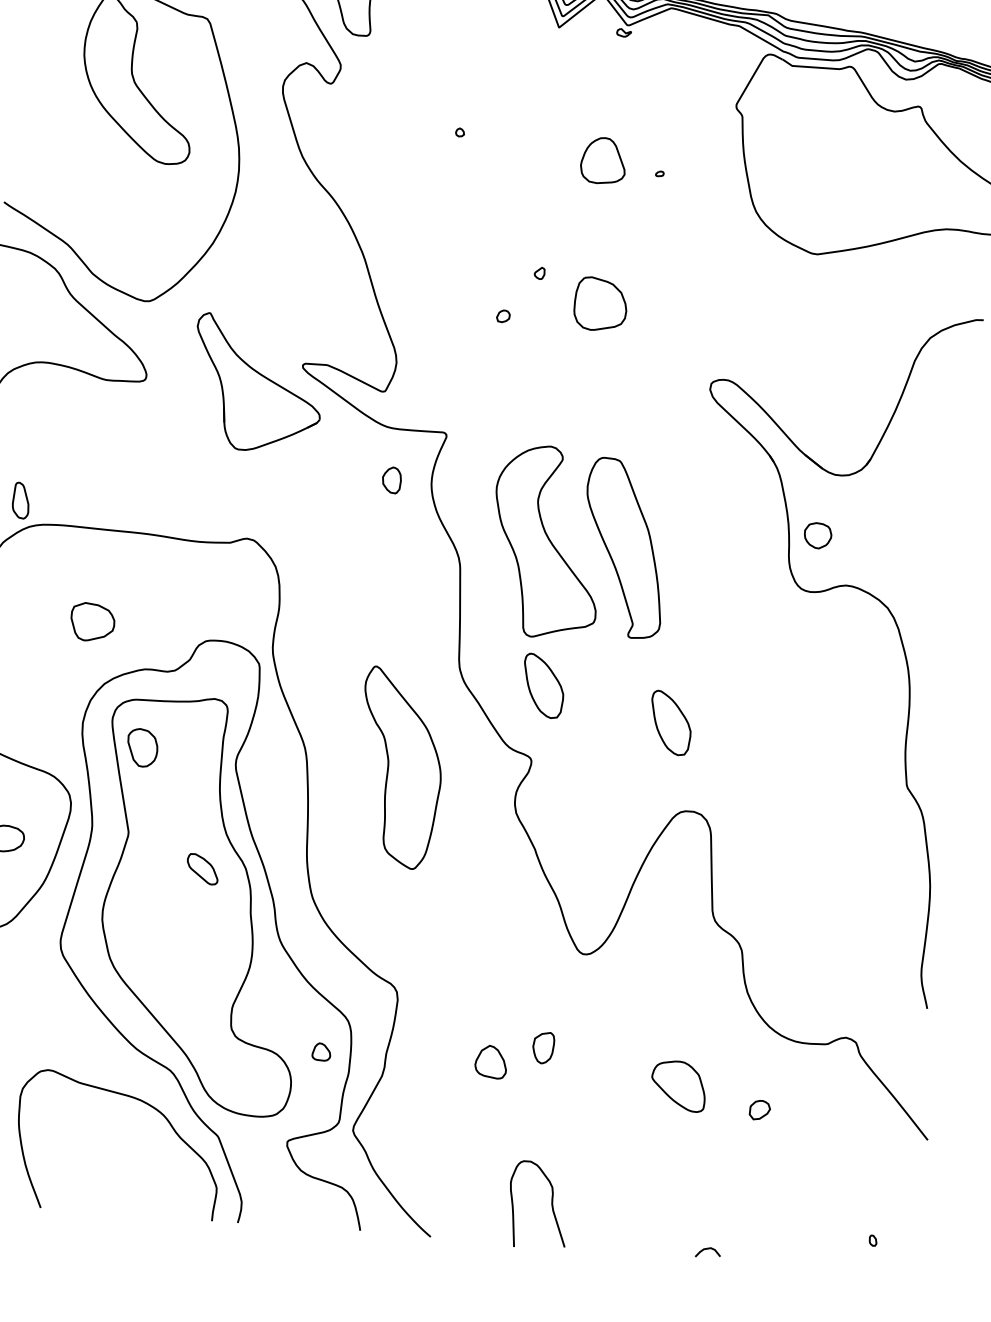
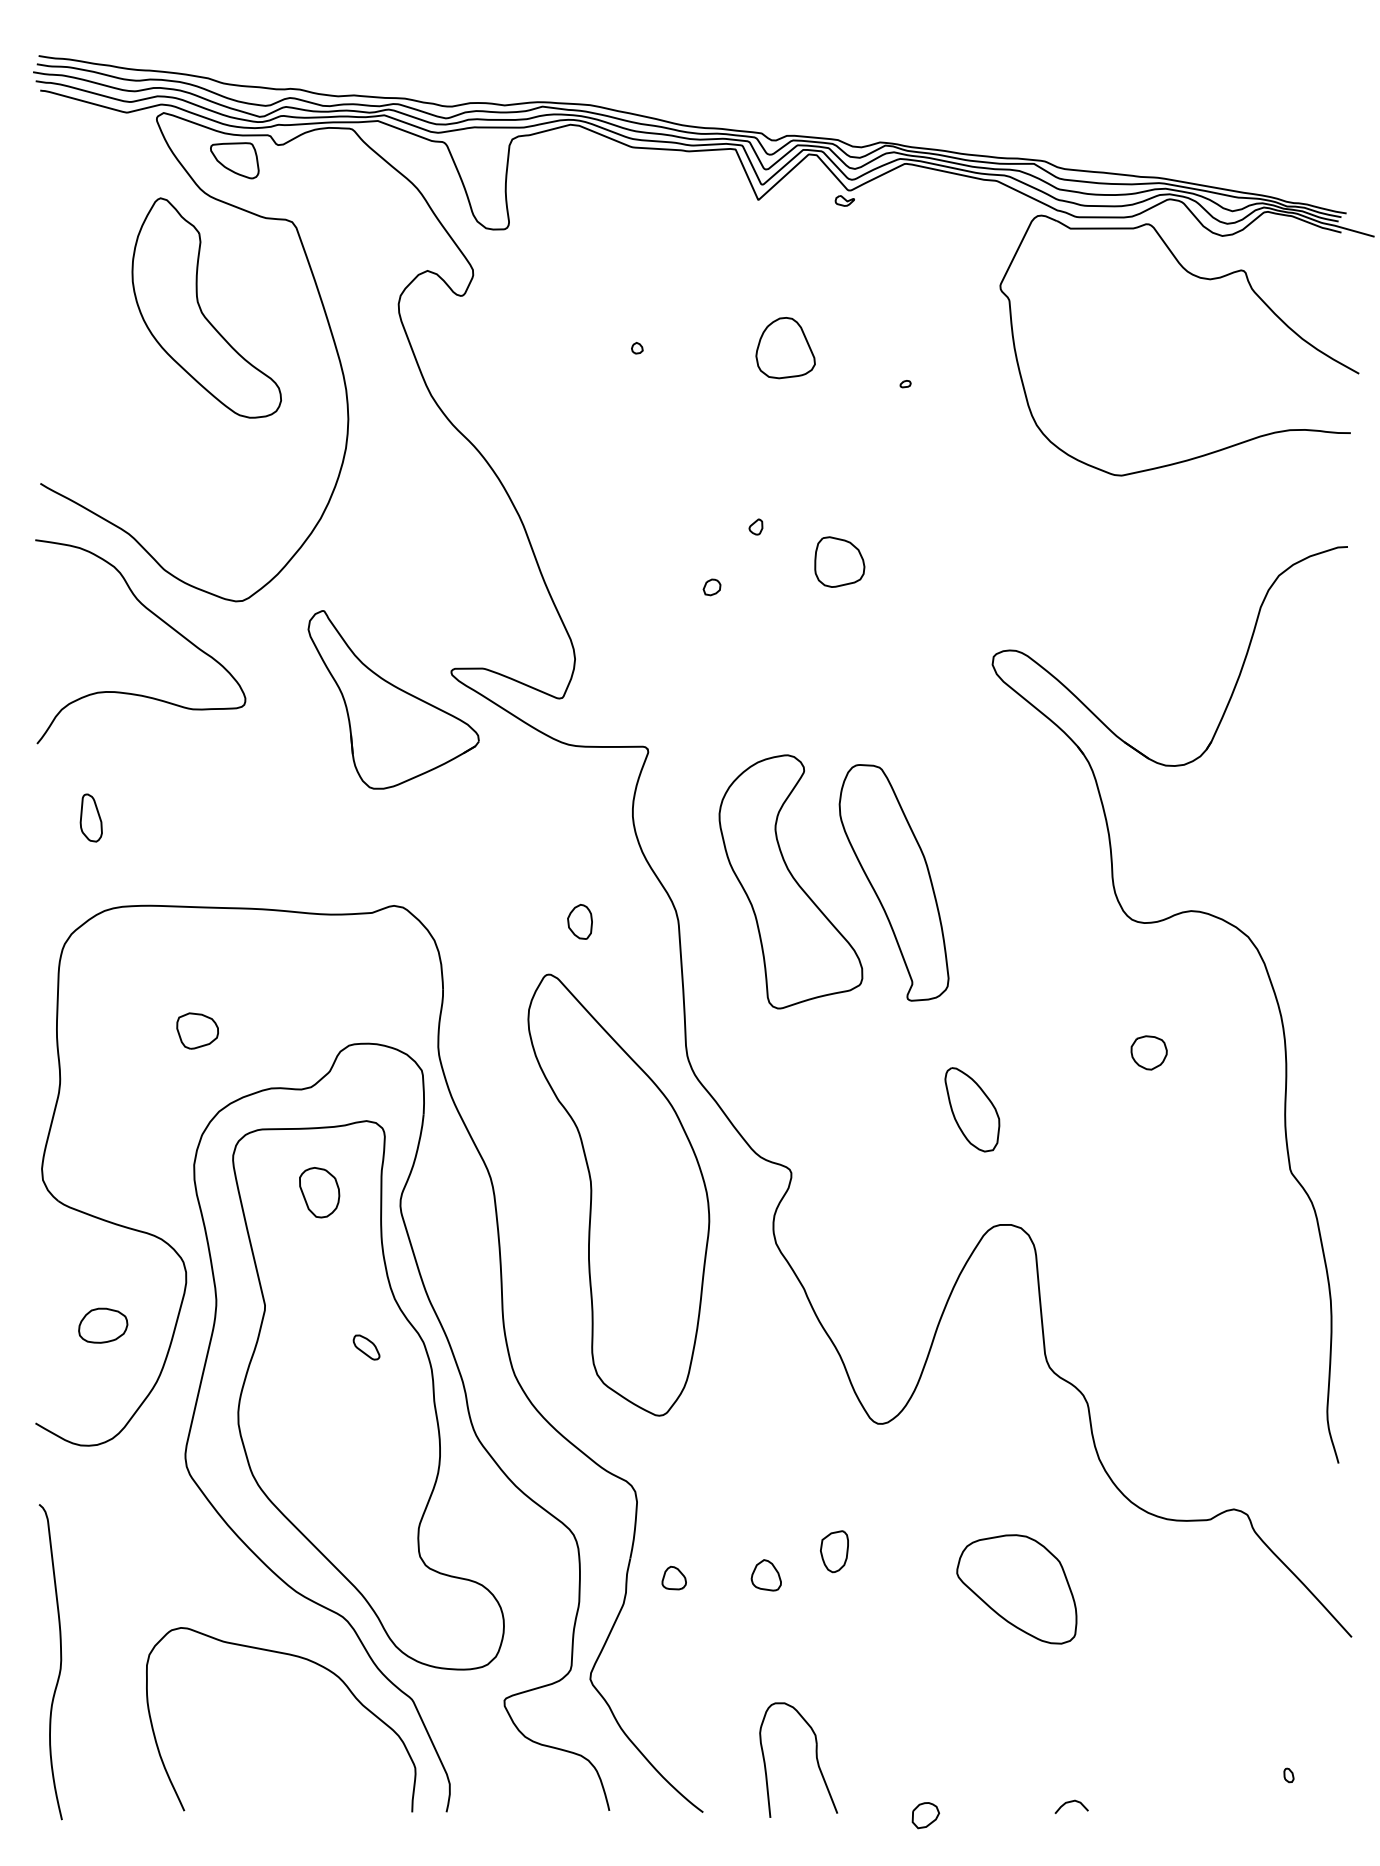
part: (603, 161) -> (785, 348), moved
part: (600, 303) -> (839, 561), size x0.71
part: (391, 479) -> (579, 921), moved
part: (20, 500) -> (90, 817), moved
part: (817, 535) -> (1148, 1052), moved
part: (92, 621) -> (197, 1030), size x0.71
part: (543, 685) -> (800, 1072), removed
part: (142, 747) -> (319, 1192), moved
part: (400, 767) -> (618, 1194), size x1.67
part: (202, 869) -> (366, 1347), size x0.62
part: (320, 1052) -> (673, 1578), moved
part: (490, 1062) -> (765, 1575), size x0.71
part: (678, 1086) -> (1016, 1589), size x1.67
part: (759, 1110) -> (925, 1815), moved
part: (551, 1202) -> (815, 1755), moved

